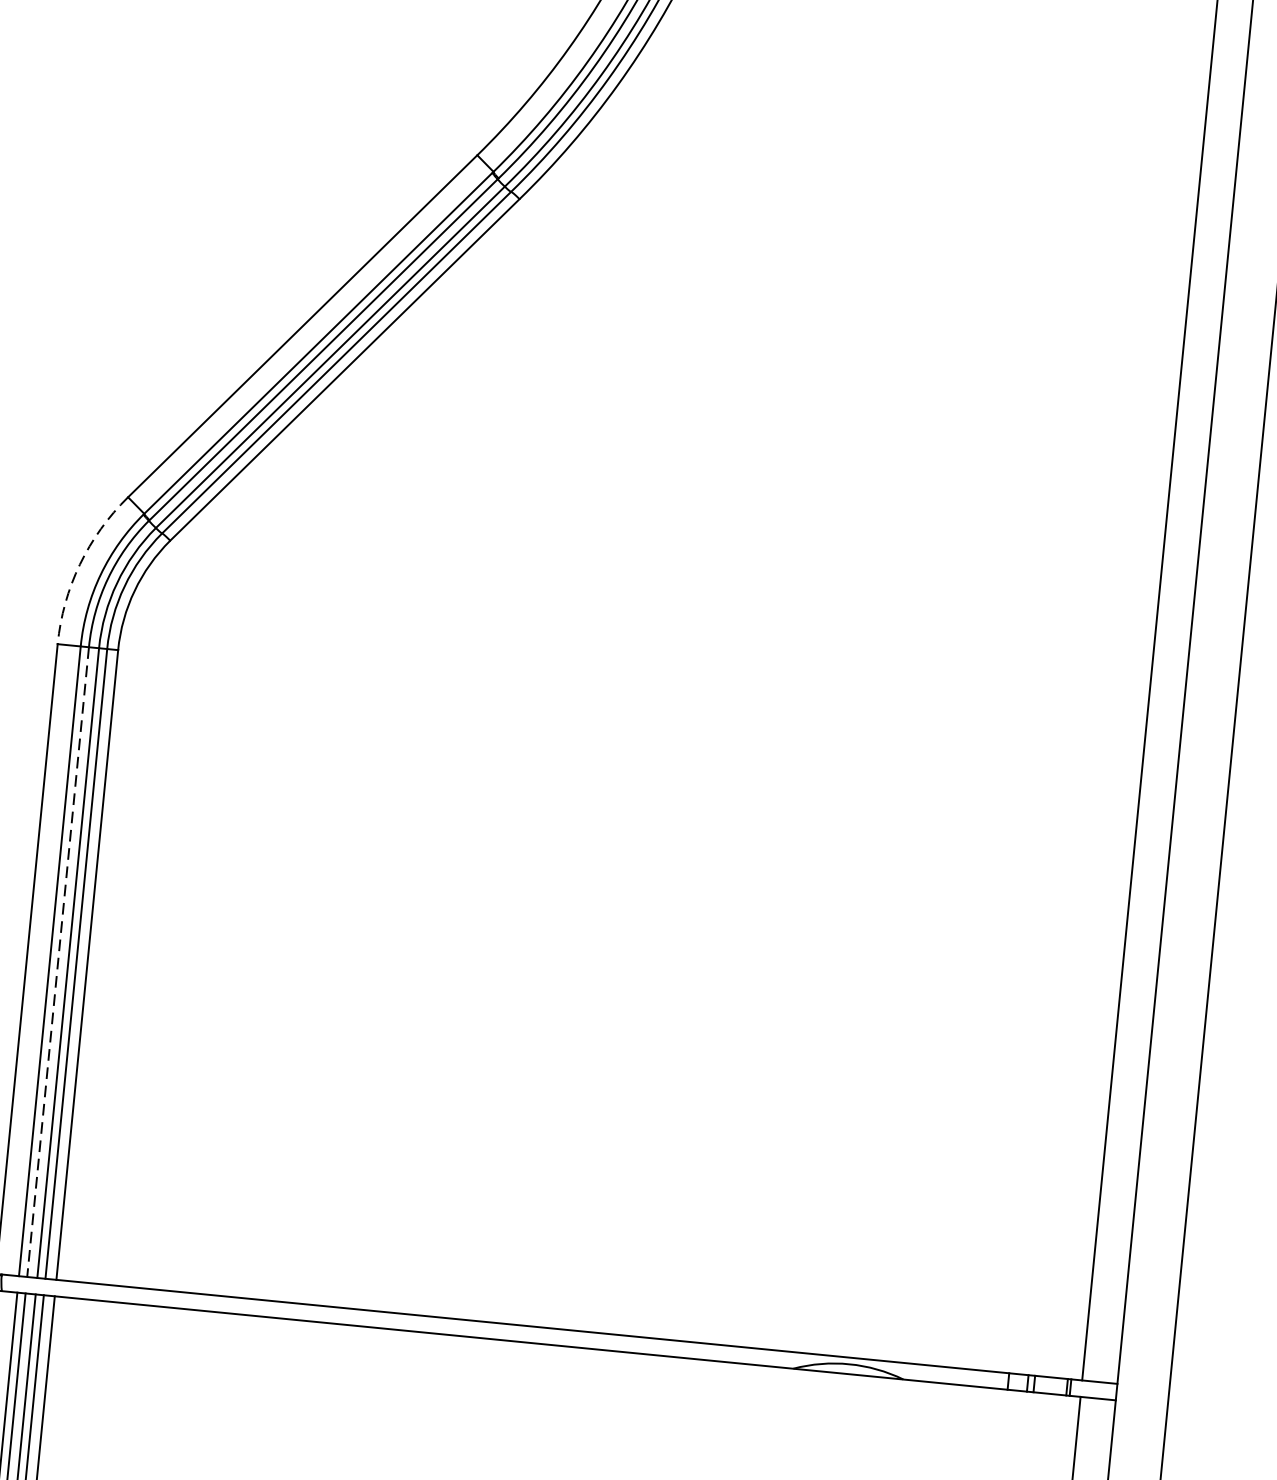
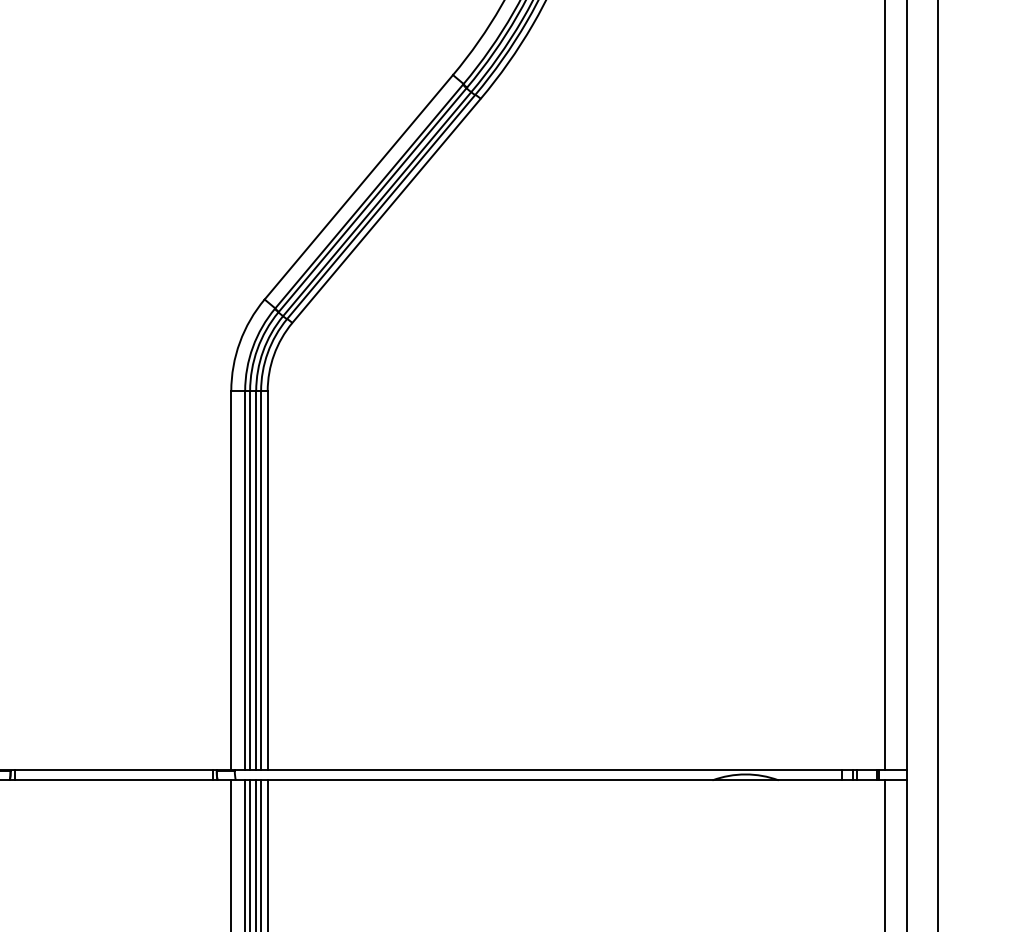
arc: (79, 564) -> (239, 342), dashed -> solid
line: (58, 961) -> (250, 580), dashed -> solid

